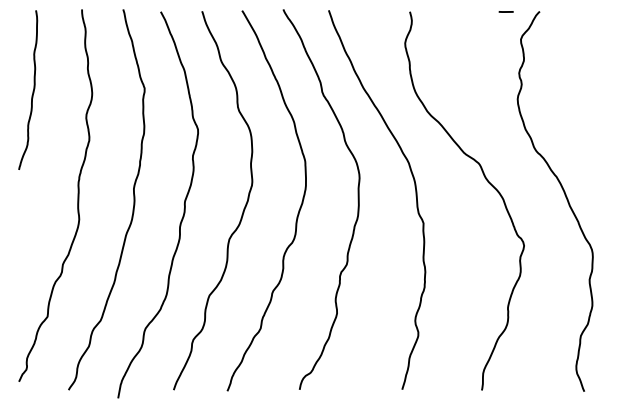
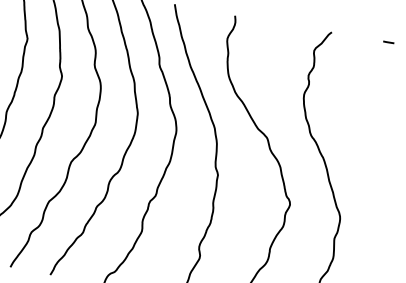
line: (505, 11) -> (388, 42), moved

